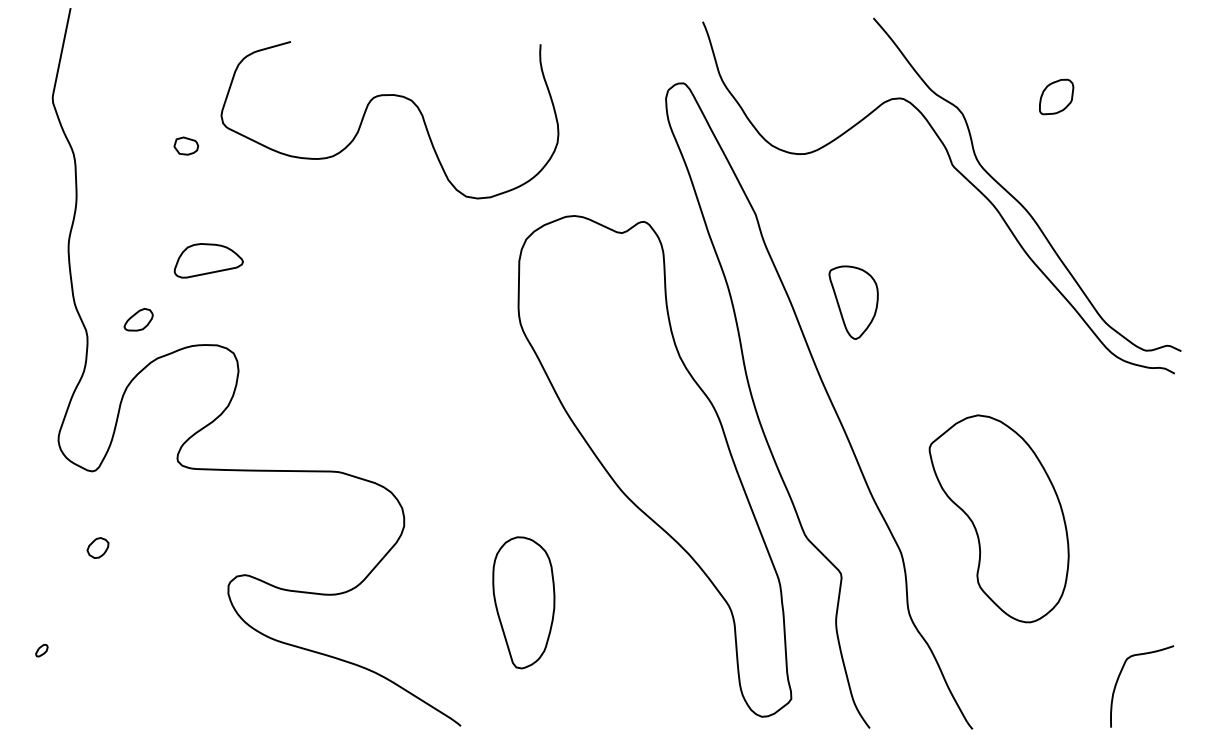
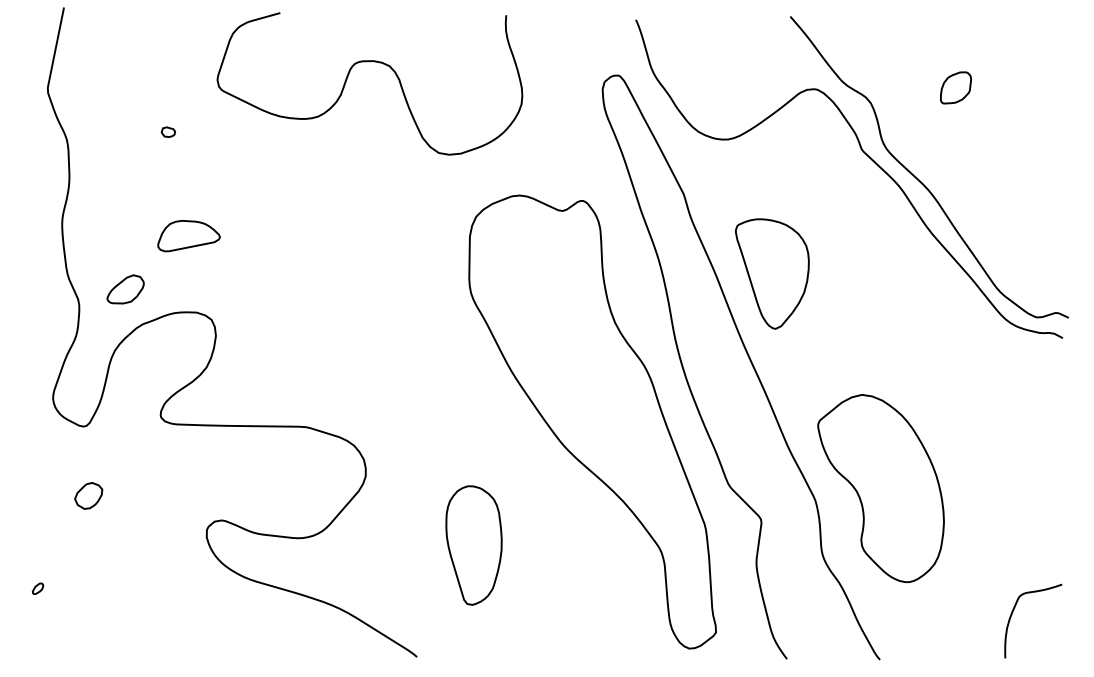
curve: (389, 96) -> (369, 62), moved
part: (185, 145) -> (167, 131), size x0.62
part: (853, 302) -> (772, 273), size x1.67
part: (138, 319) -> (125, 289), size x1.43
part: (998, 518) -> (880, 488), moved
part: (97, 547) -> (88, 495), size x1.43

